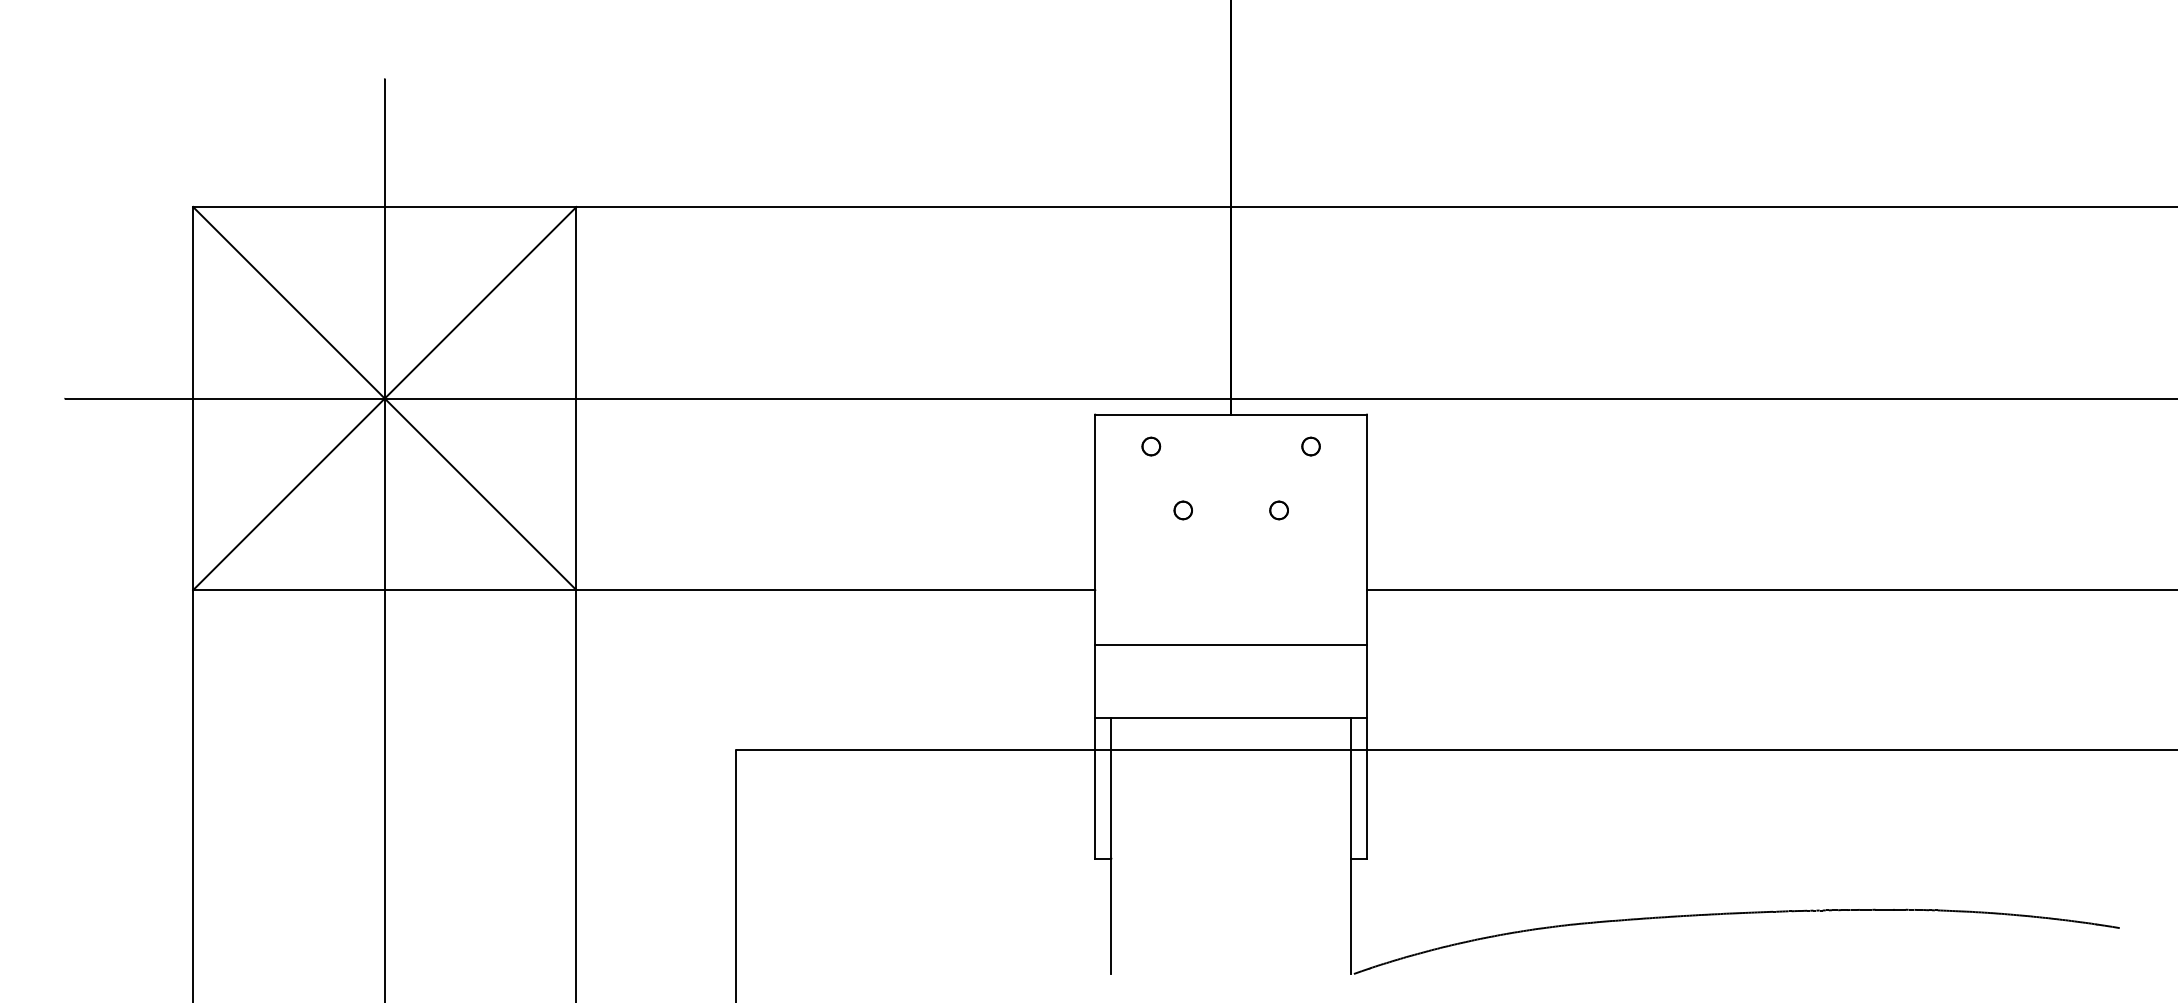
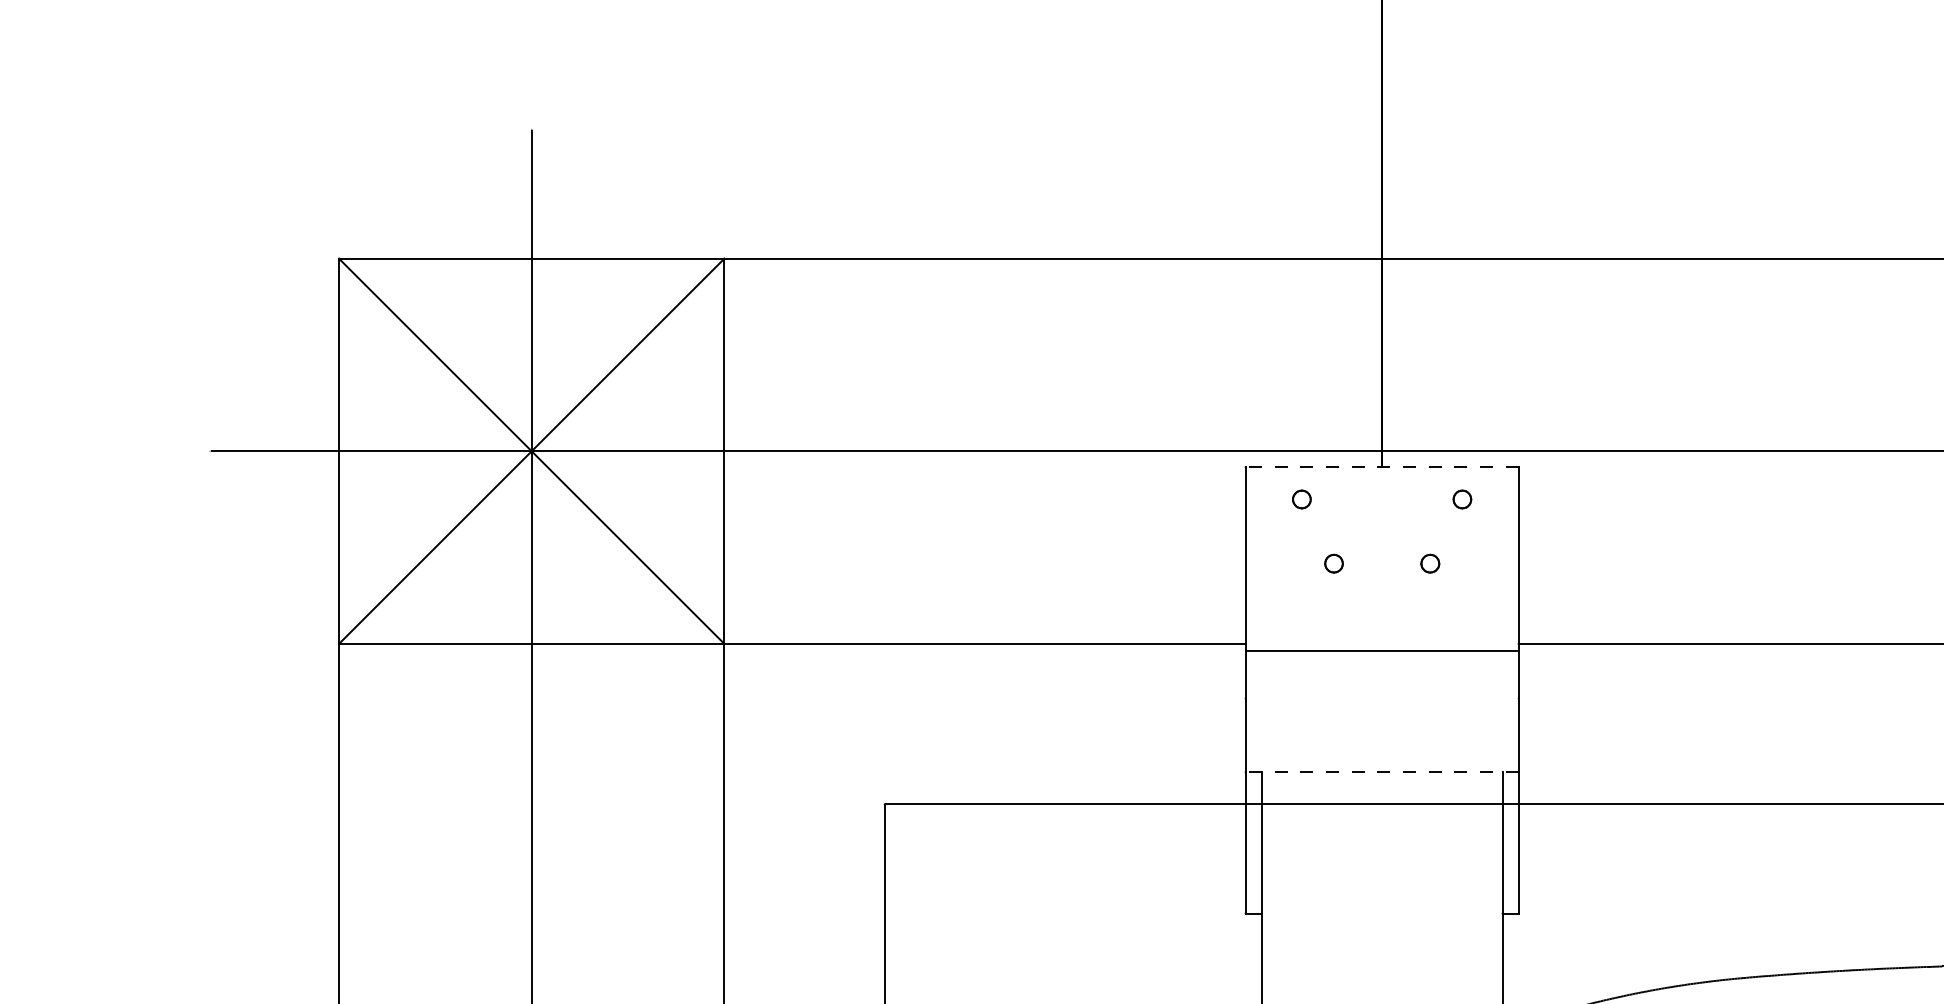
line: (1231, 414) -> (1382, 467), solid -> dashed
line: (1230, 644) -> (1381, 651), moved
line: (1231, 718) -> (1382, 772), solid -> dashed

